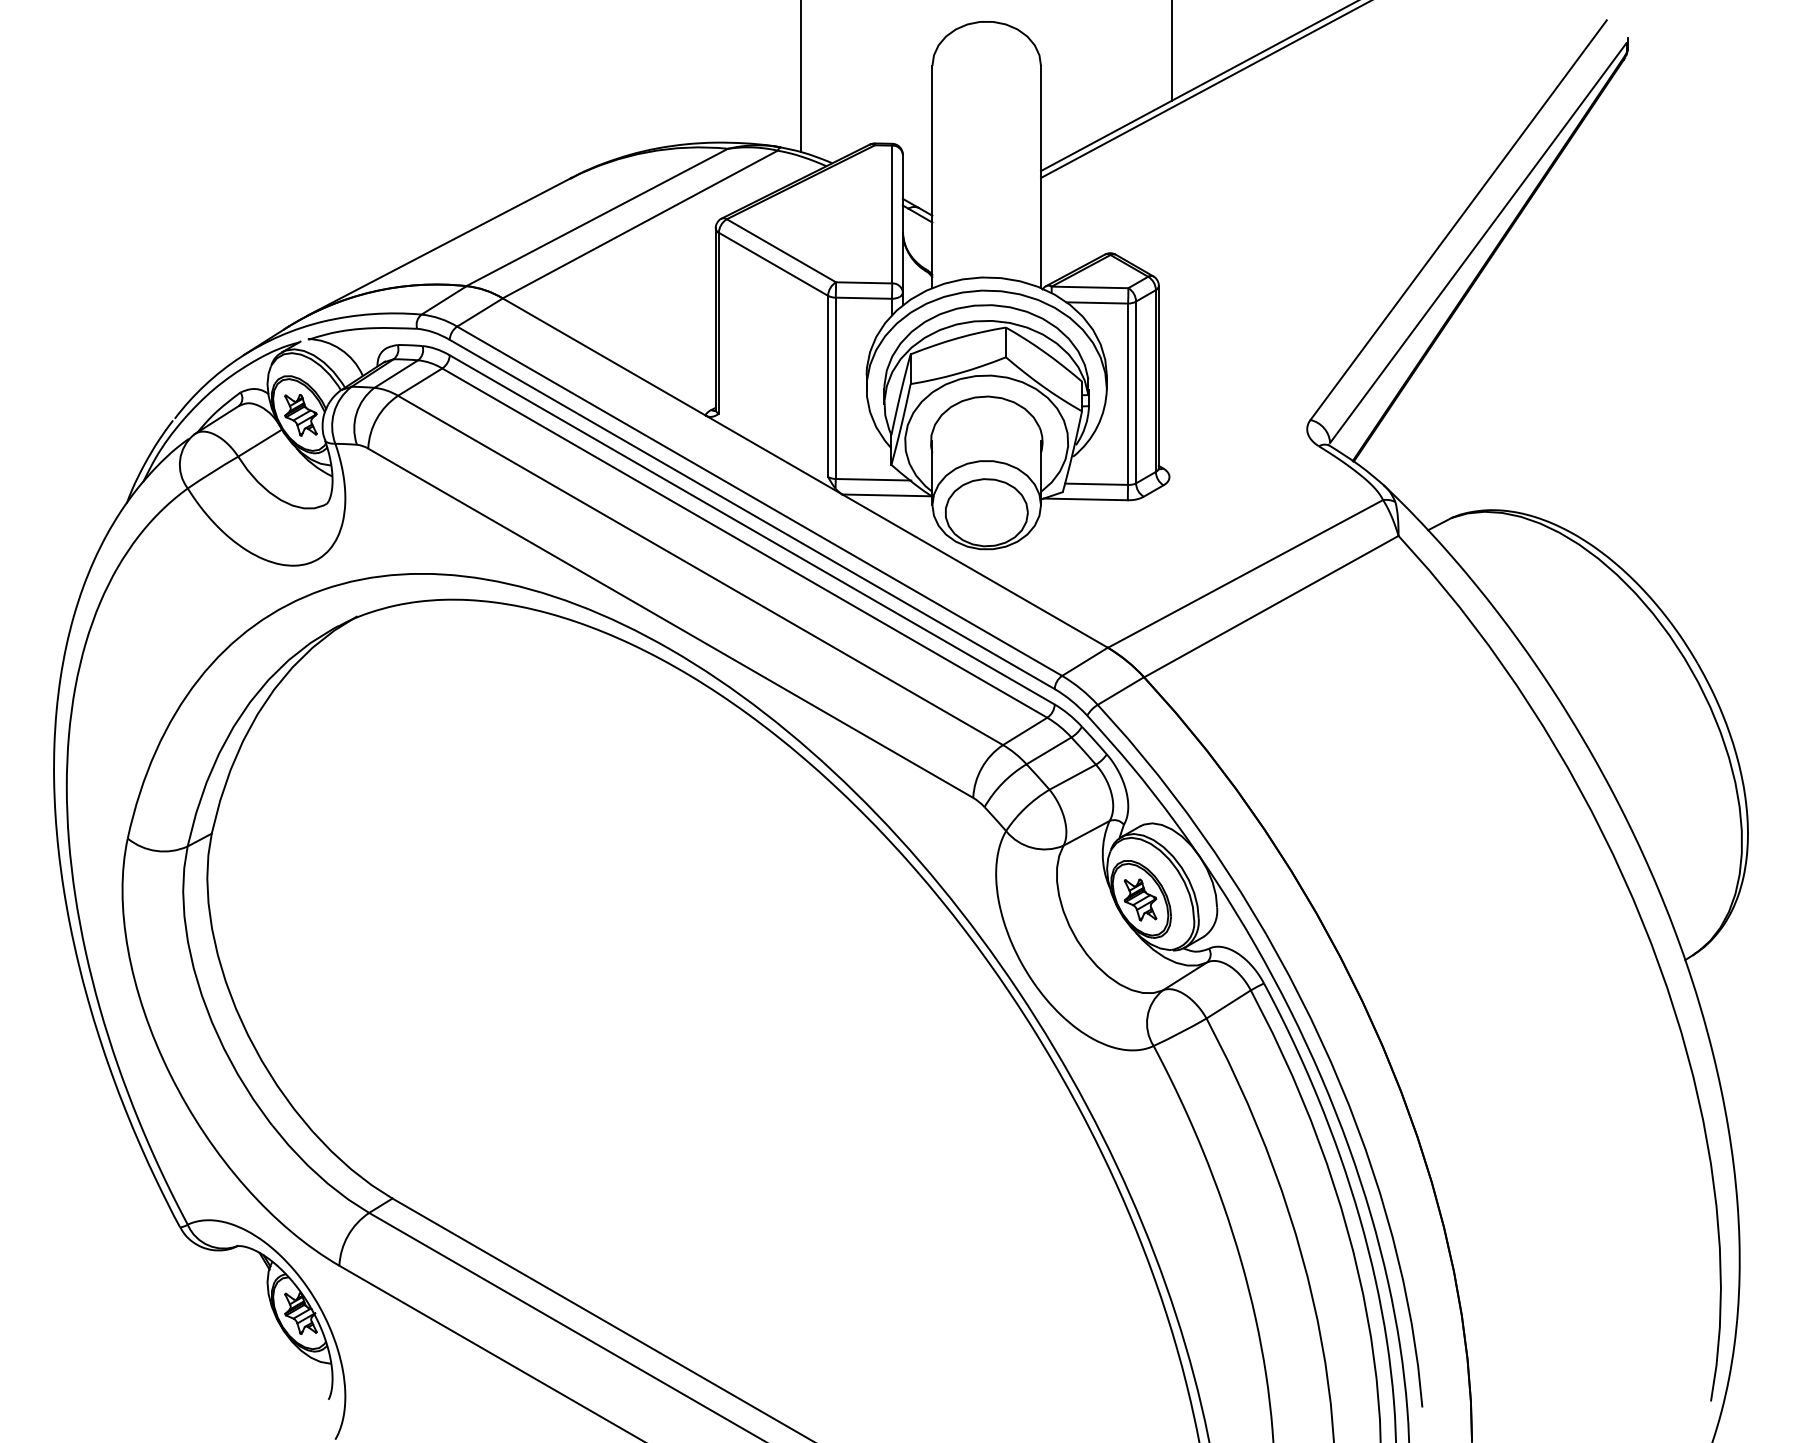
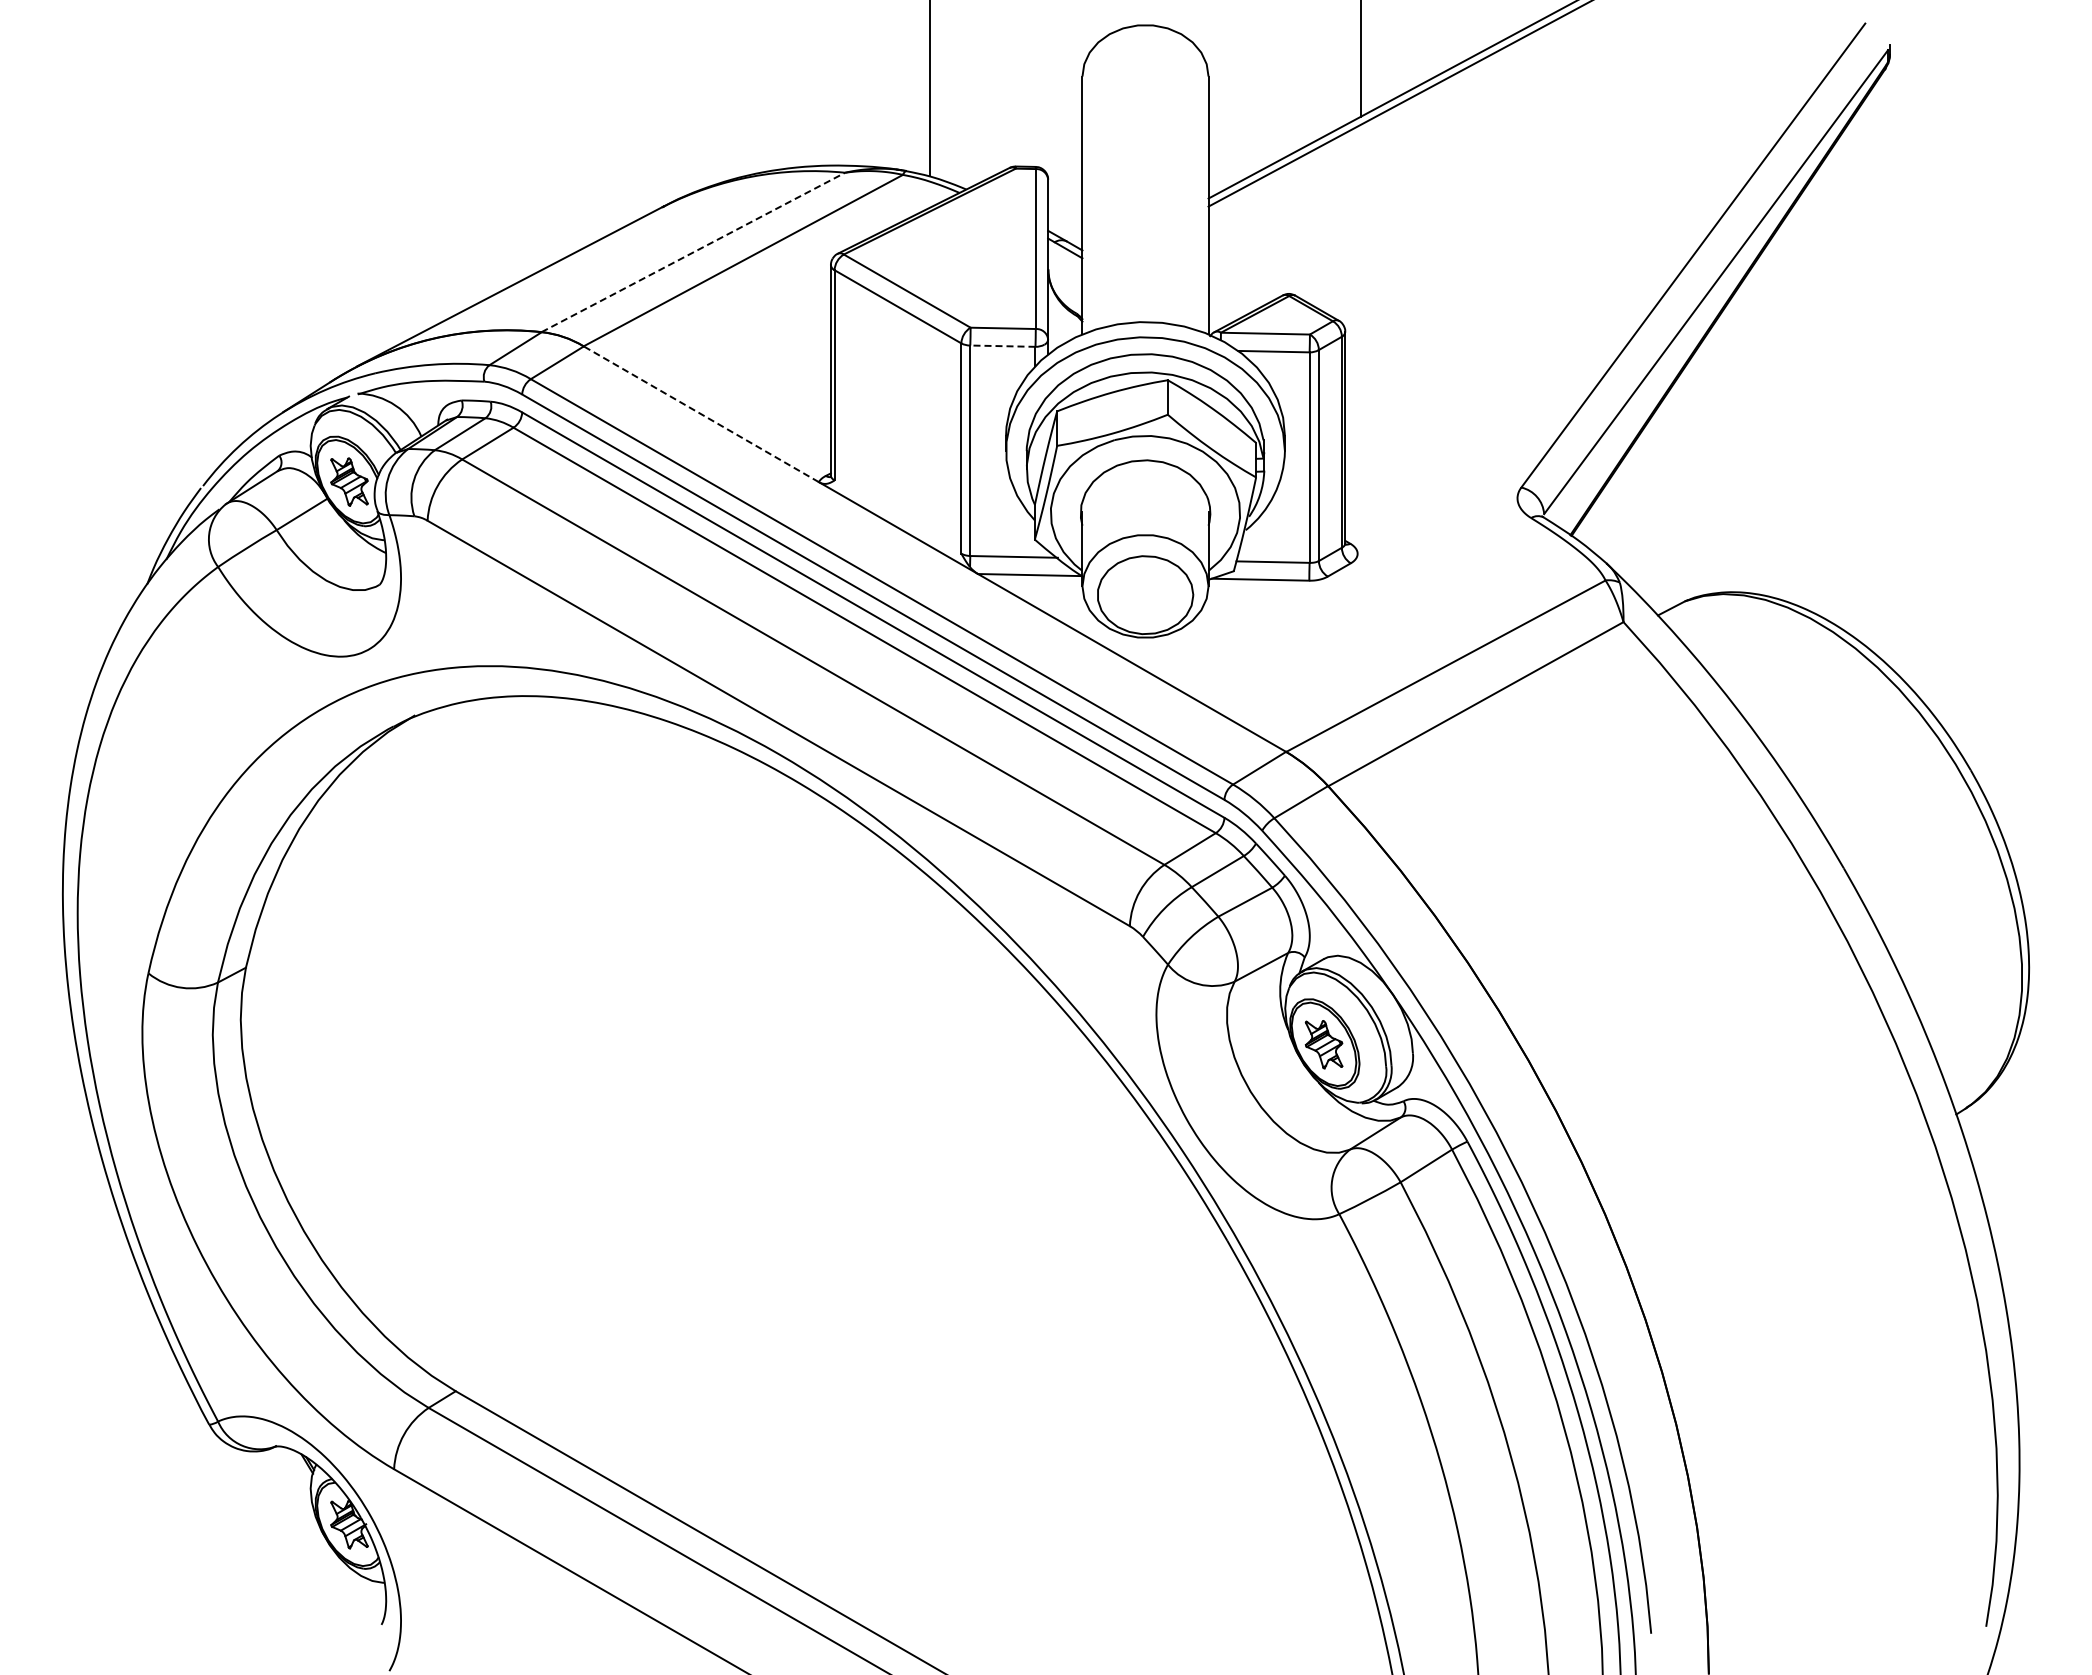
line: (597, 217) -> (693, 252), solid -> dashed
line: (863, 298) -> (1002, 346), solid -> dashed
line: (604, 357) -> (701, 414), solid -> dashed

